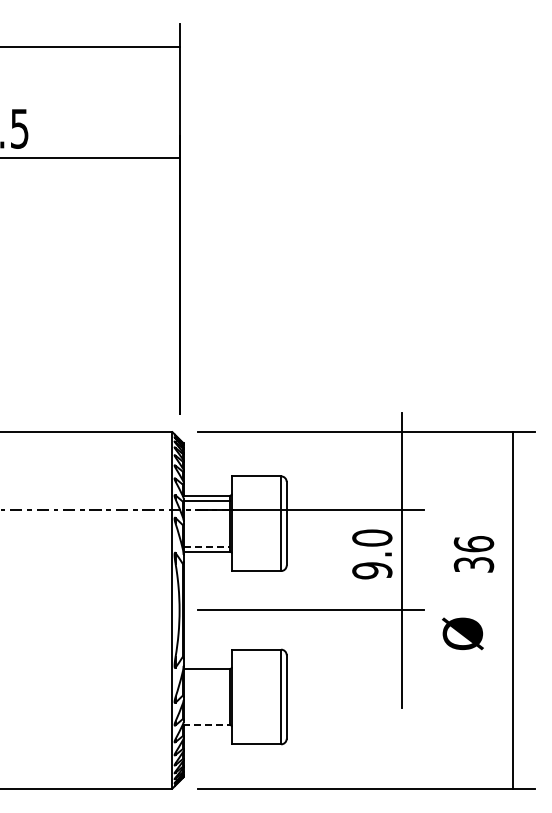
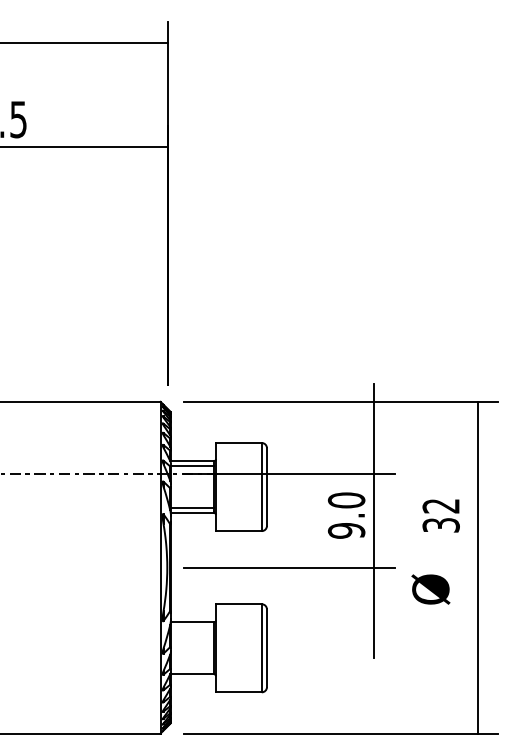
text: (473, 544) -> (440, 506), 36 -> 32
line: (207, 546) -> (193, 508), dashed -> solid
line: (207, 724) -> (193, 673), dashed -> solid

